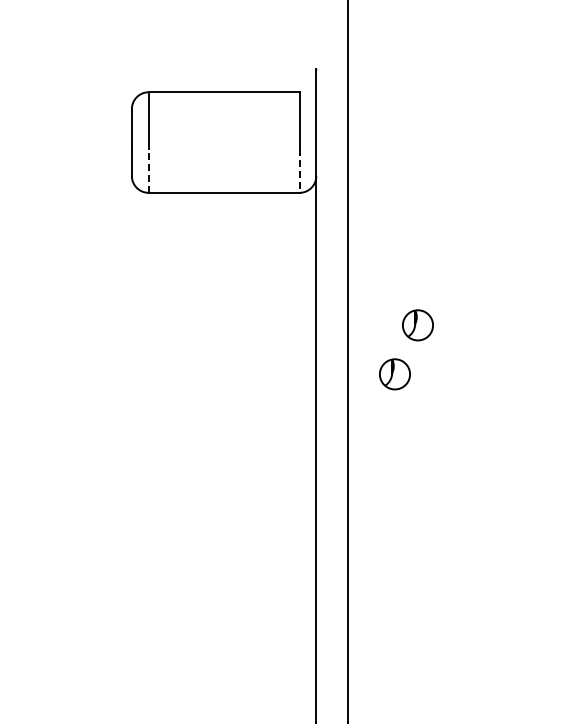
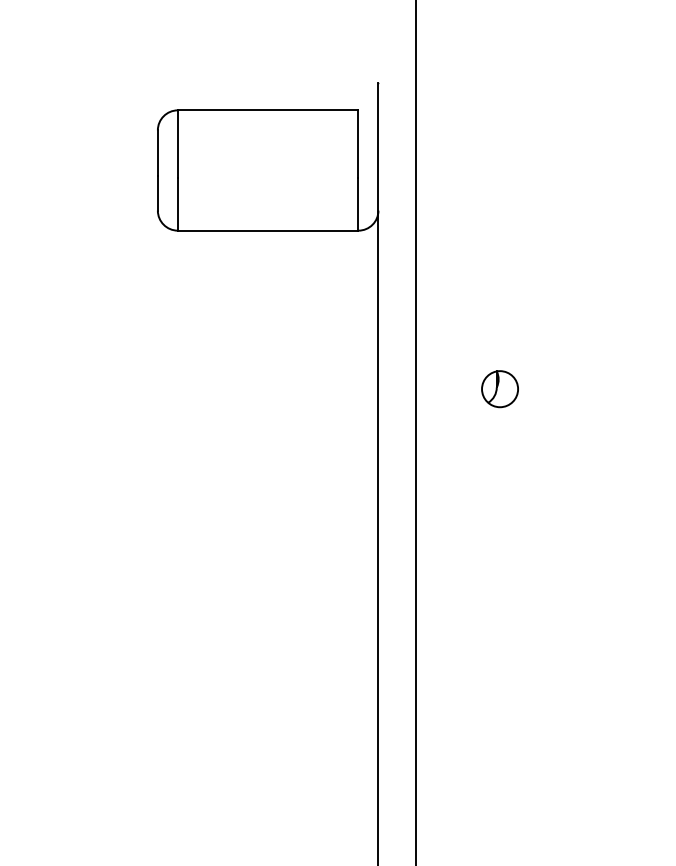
line: (148, 170) -> (177, 203), dashed -> solid
line: (299, 170) -> (358, 203), dashed -> solid
part: (394, 374) -> (471, 447), removed

